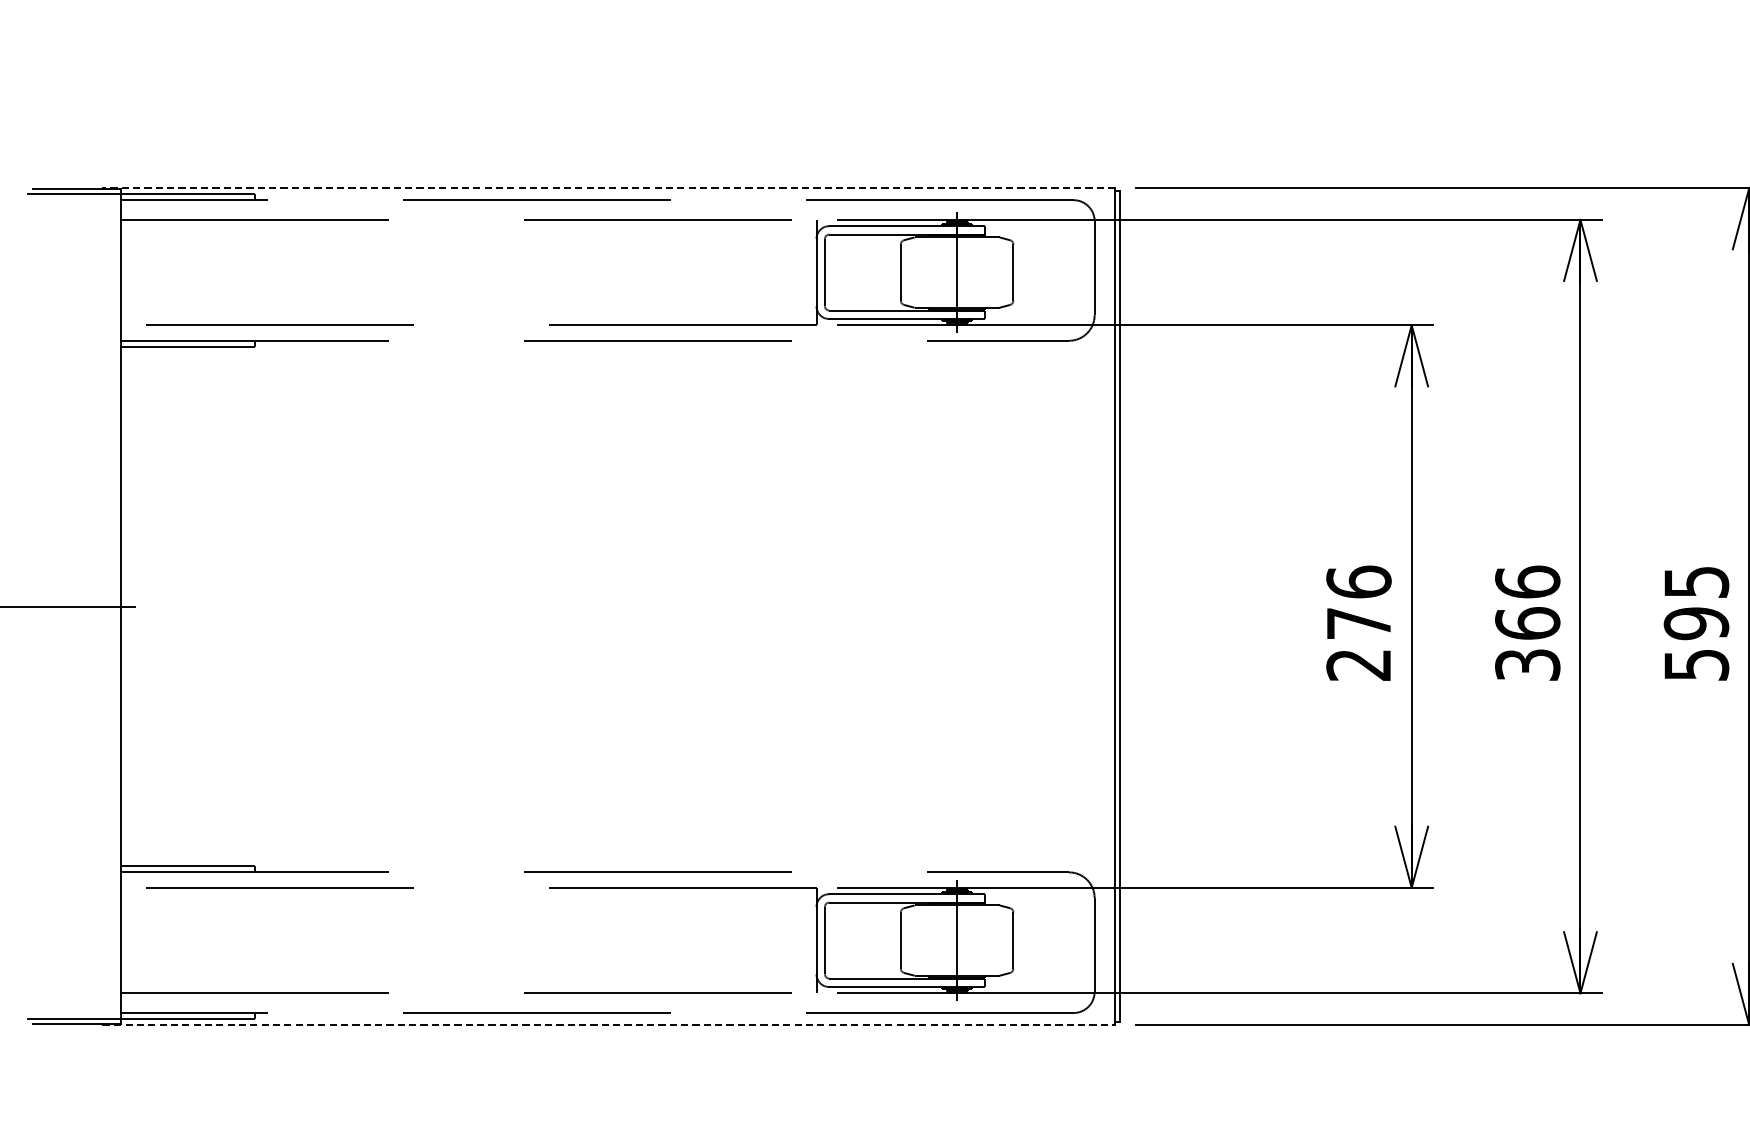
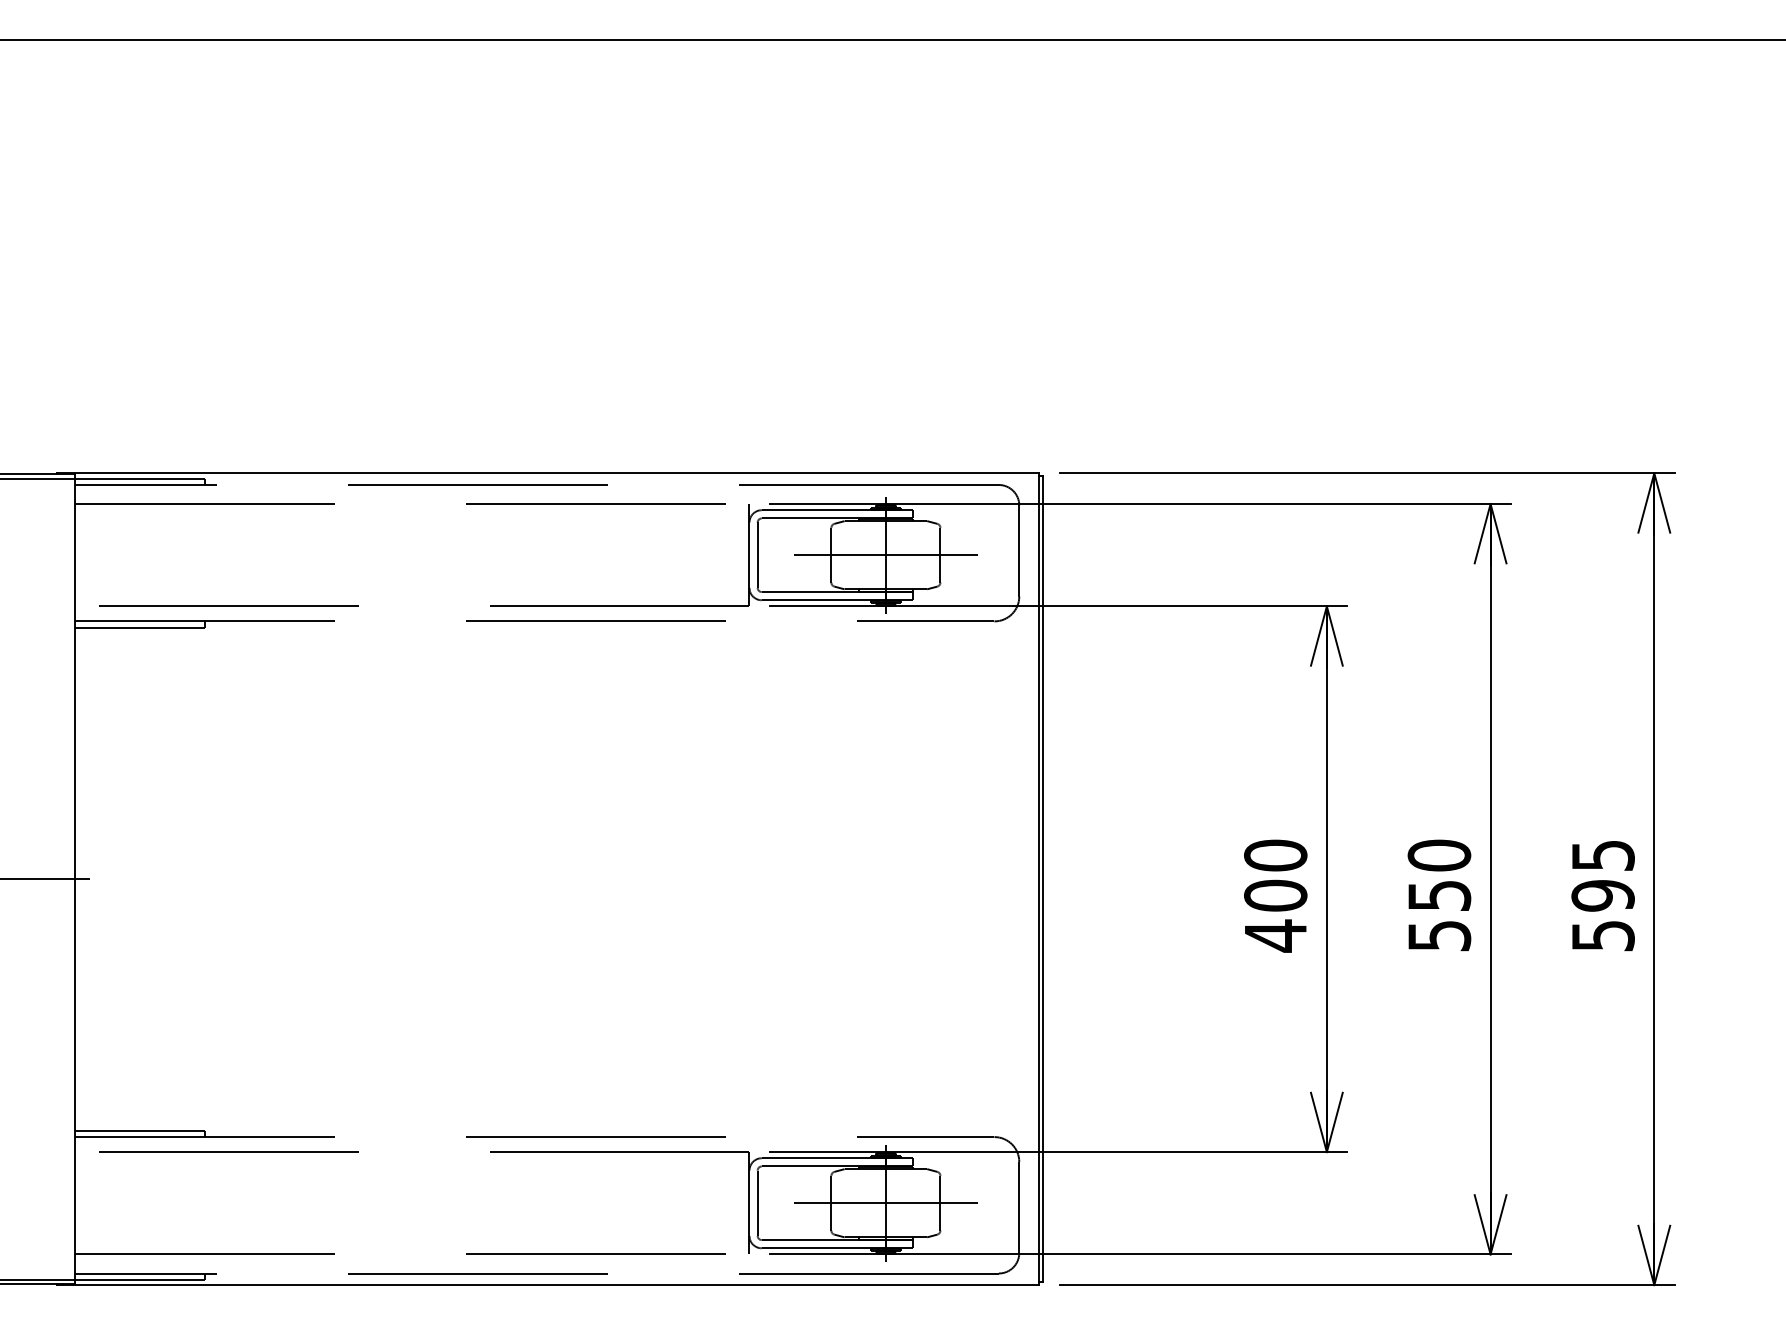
line: (608, 188) -> (547, 473), dashed -> solid
line: (956, 272) -> (885, 555), added
text: (1527, 622) -> (1439, 894), 366 -> 550
text: (1358, 623) -> (1275, 895), 276 -> 400
line: (956, 940) -> (885, 1203), added
line: (609, 1025) -> (548, 1285), dashed -> solid

